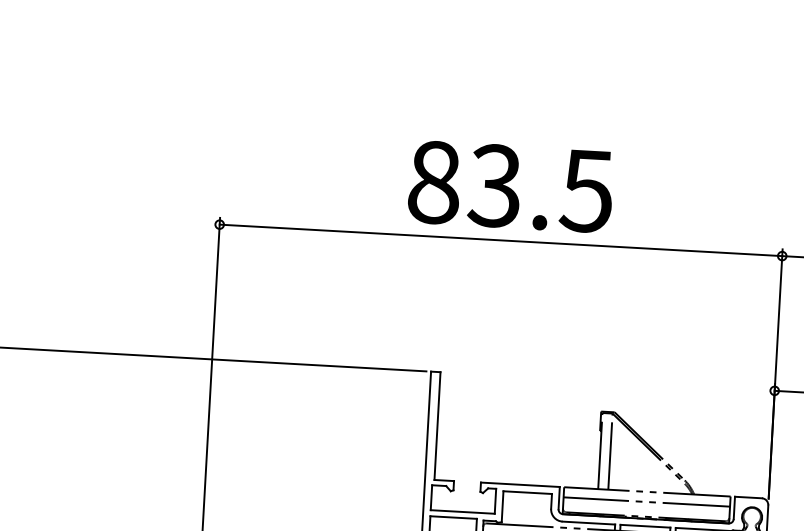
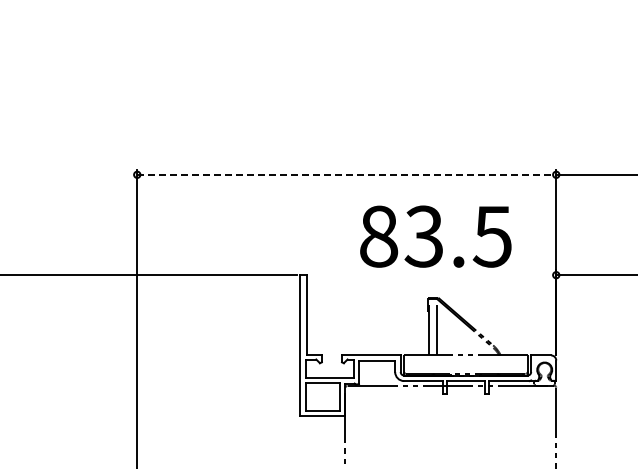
text: (510, 186) -> (435, 236), moved
line: (501, 240) -> (347, 174), solid -> dashed
line: (646, 502) -> (465, 363), removed

